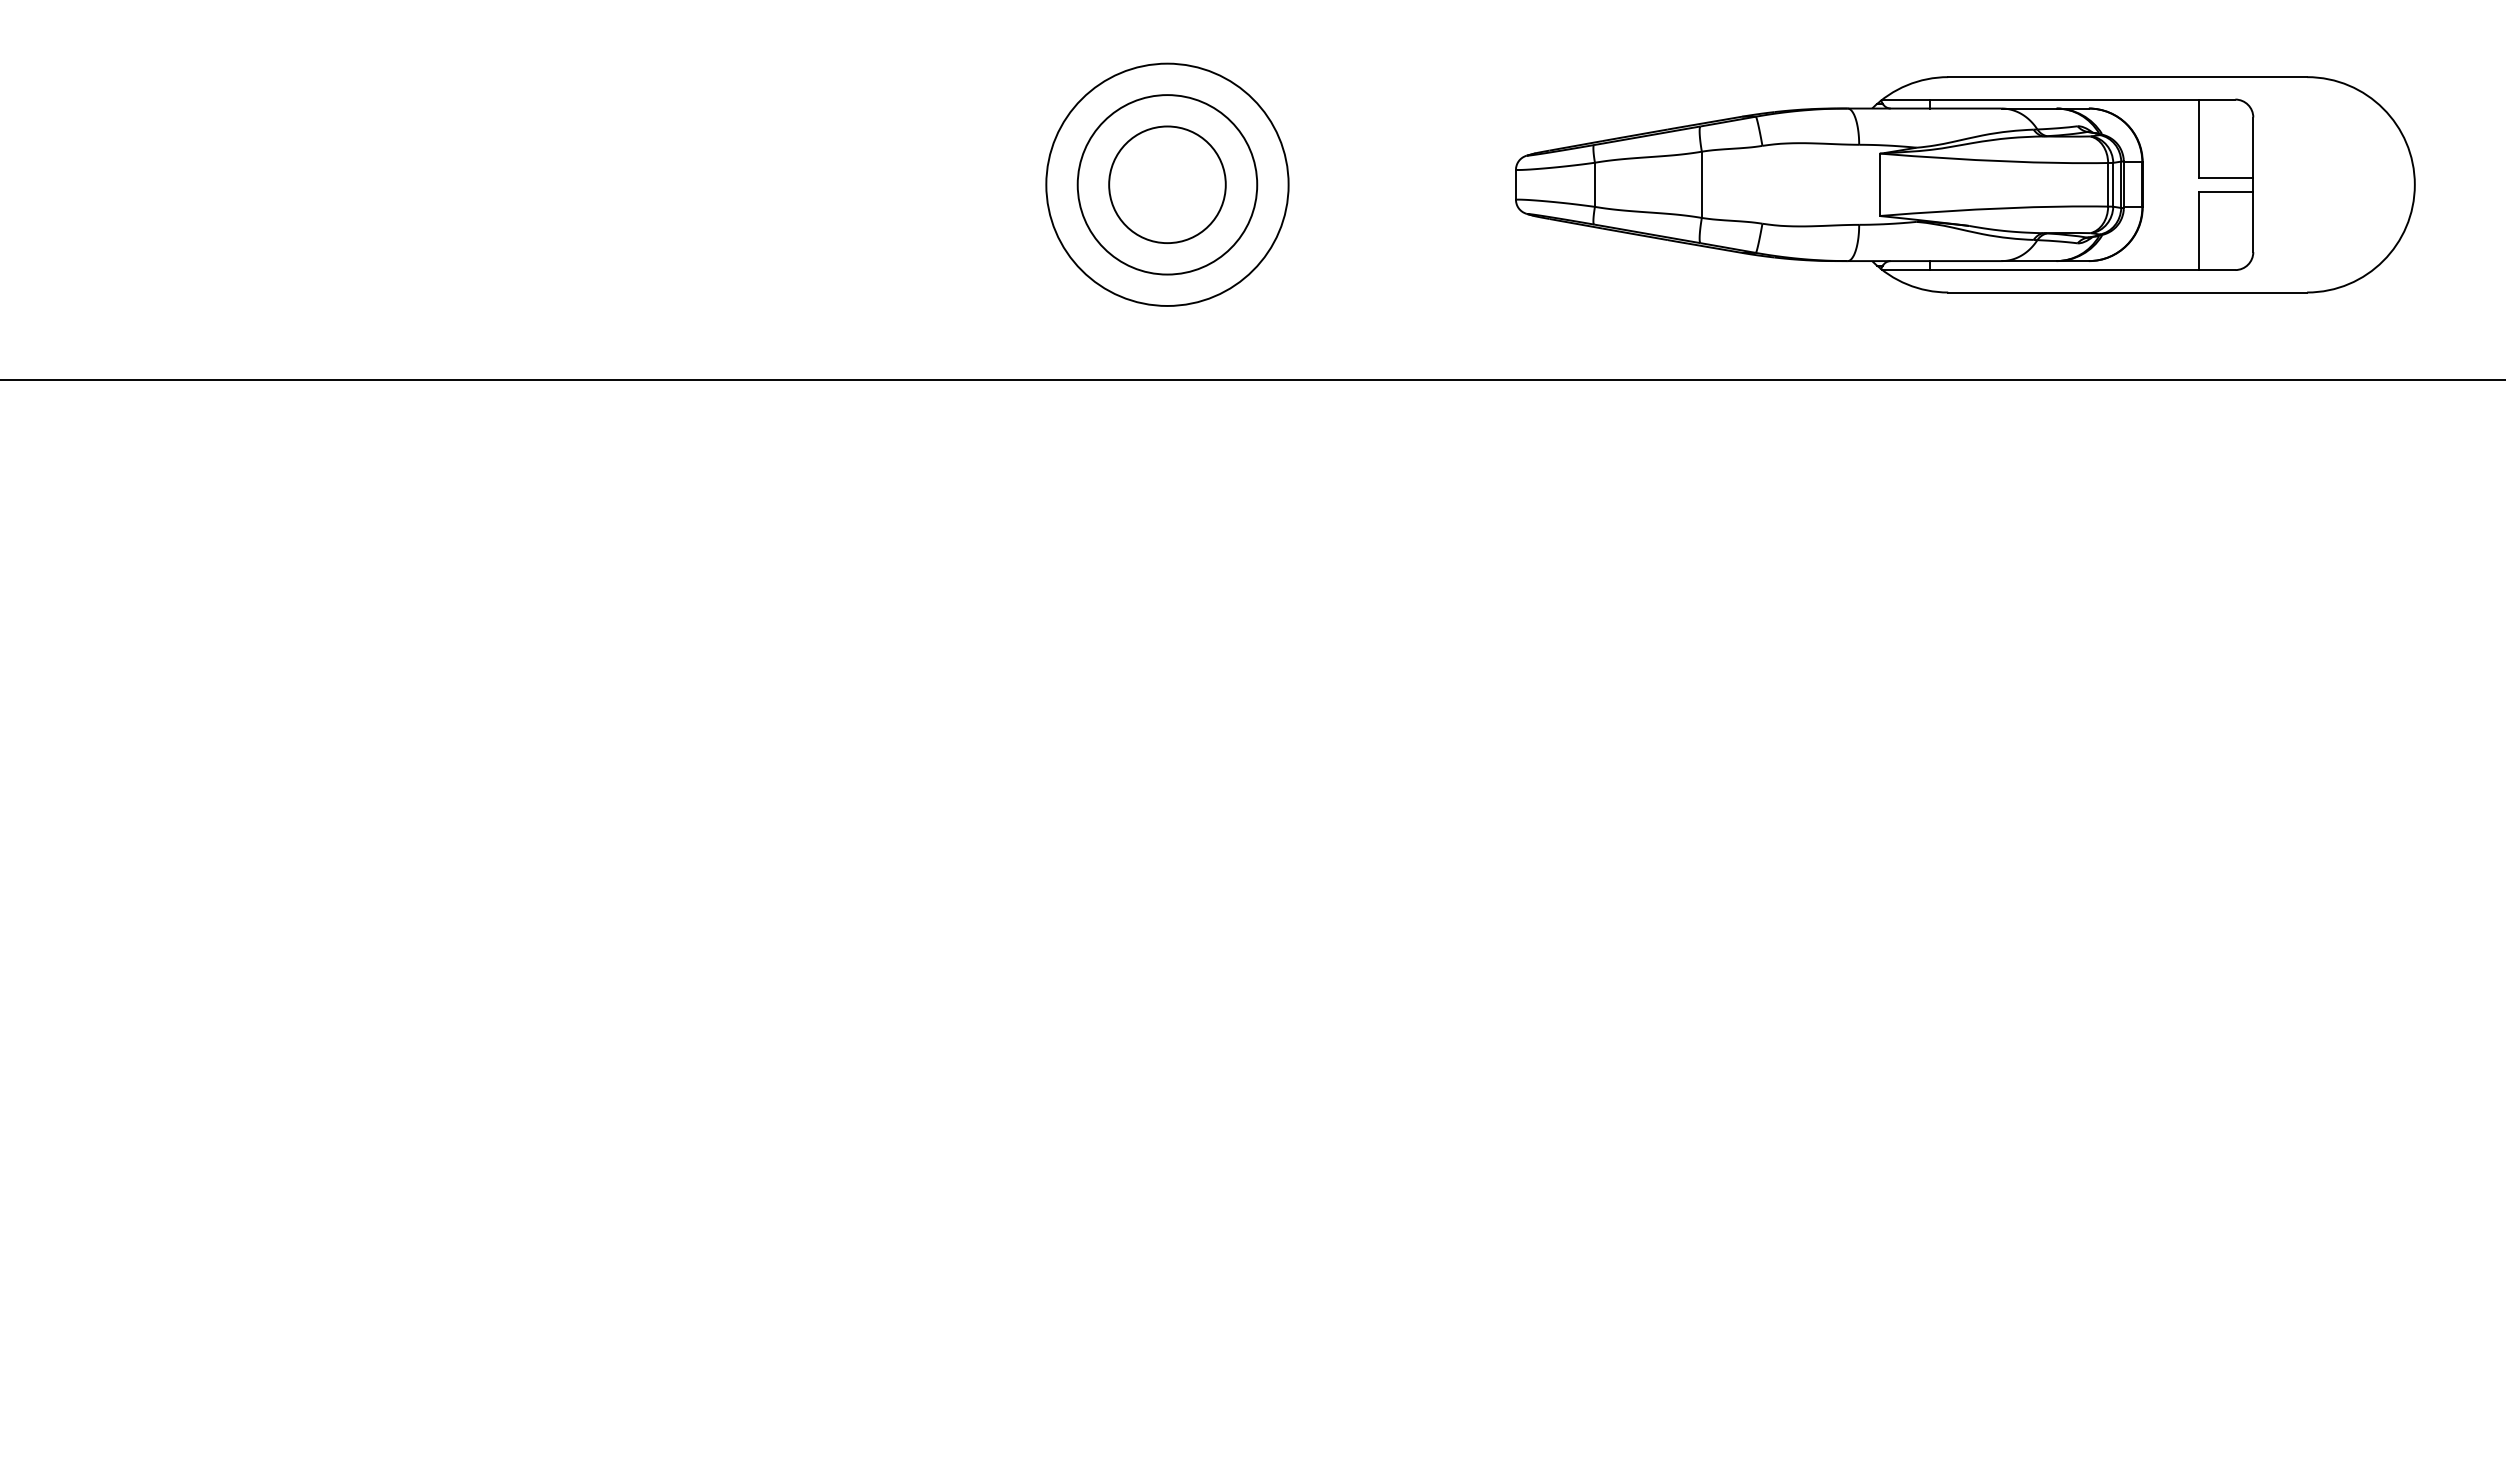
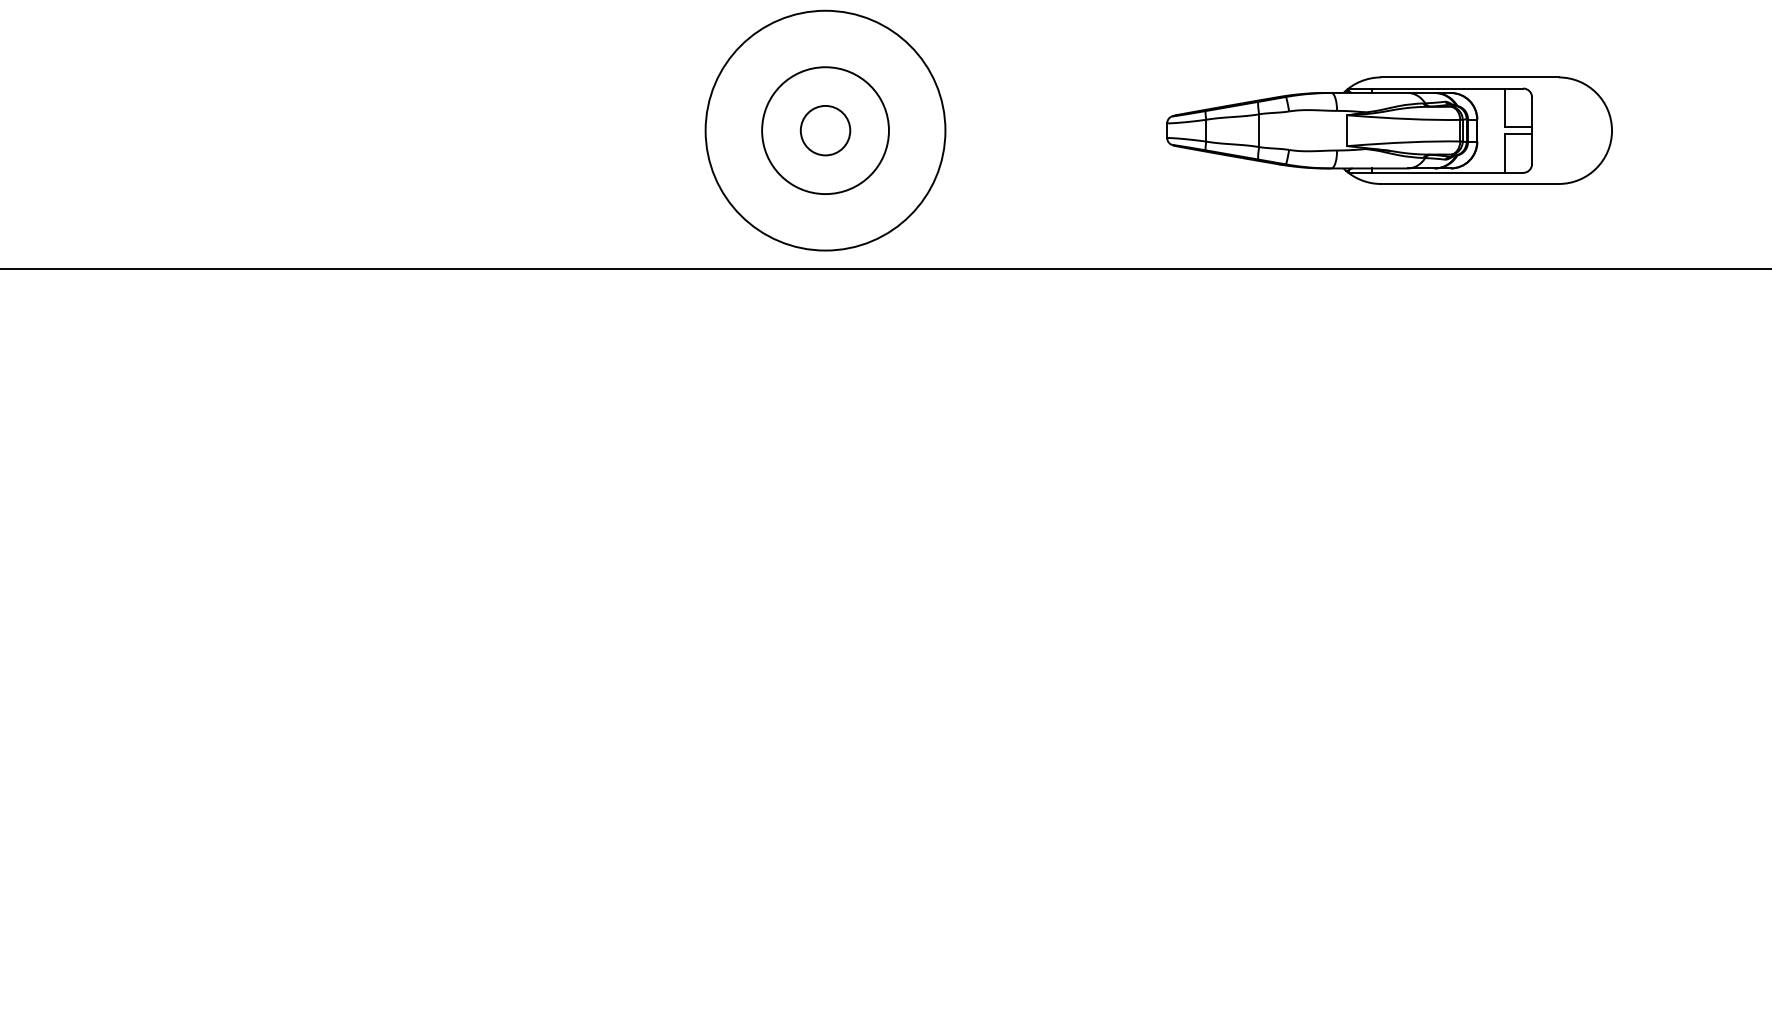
circle: (1167, 184) -> (825, 130), size x0.6
circle: (1167, 184) -> (825, 130), size x1.4
part: (1965, 184) -> (1389, 130), size x0.7

